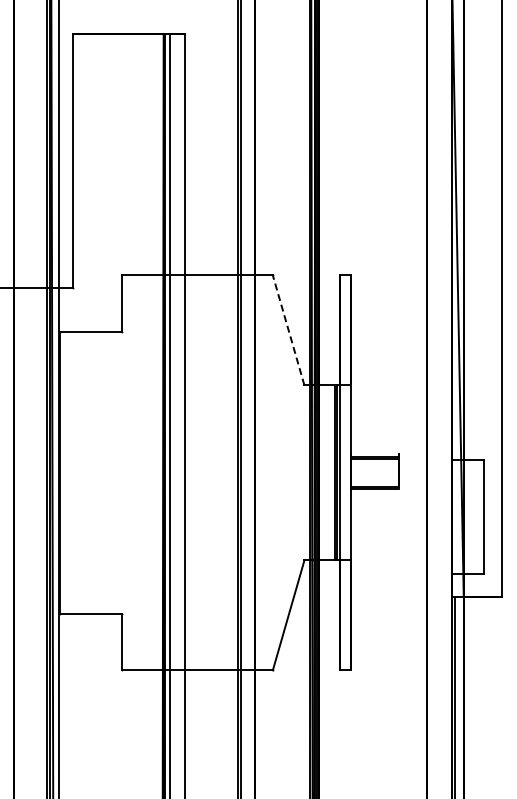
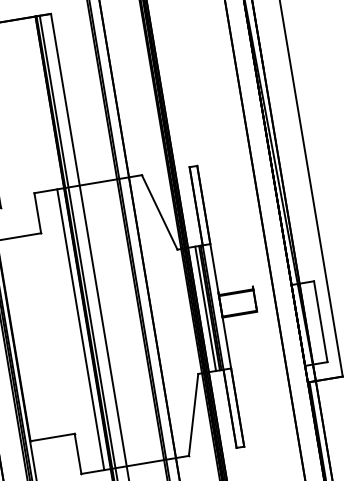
line: (288, 330) -> (159, 212), dashed -> solid
line: (153, 472) -> (80, 329), added
line: (329, 472) -> (205, 308), added

